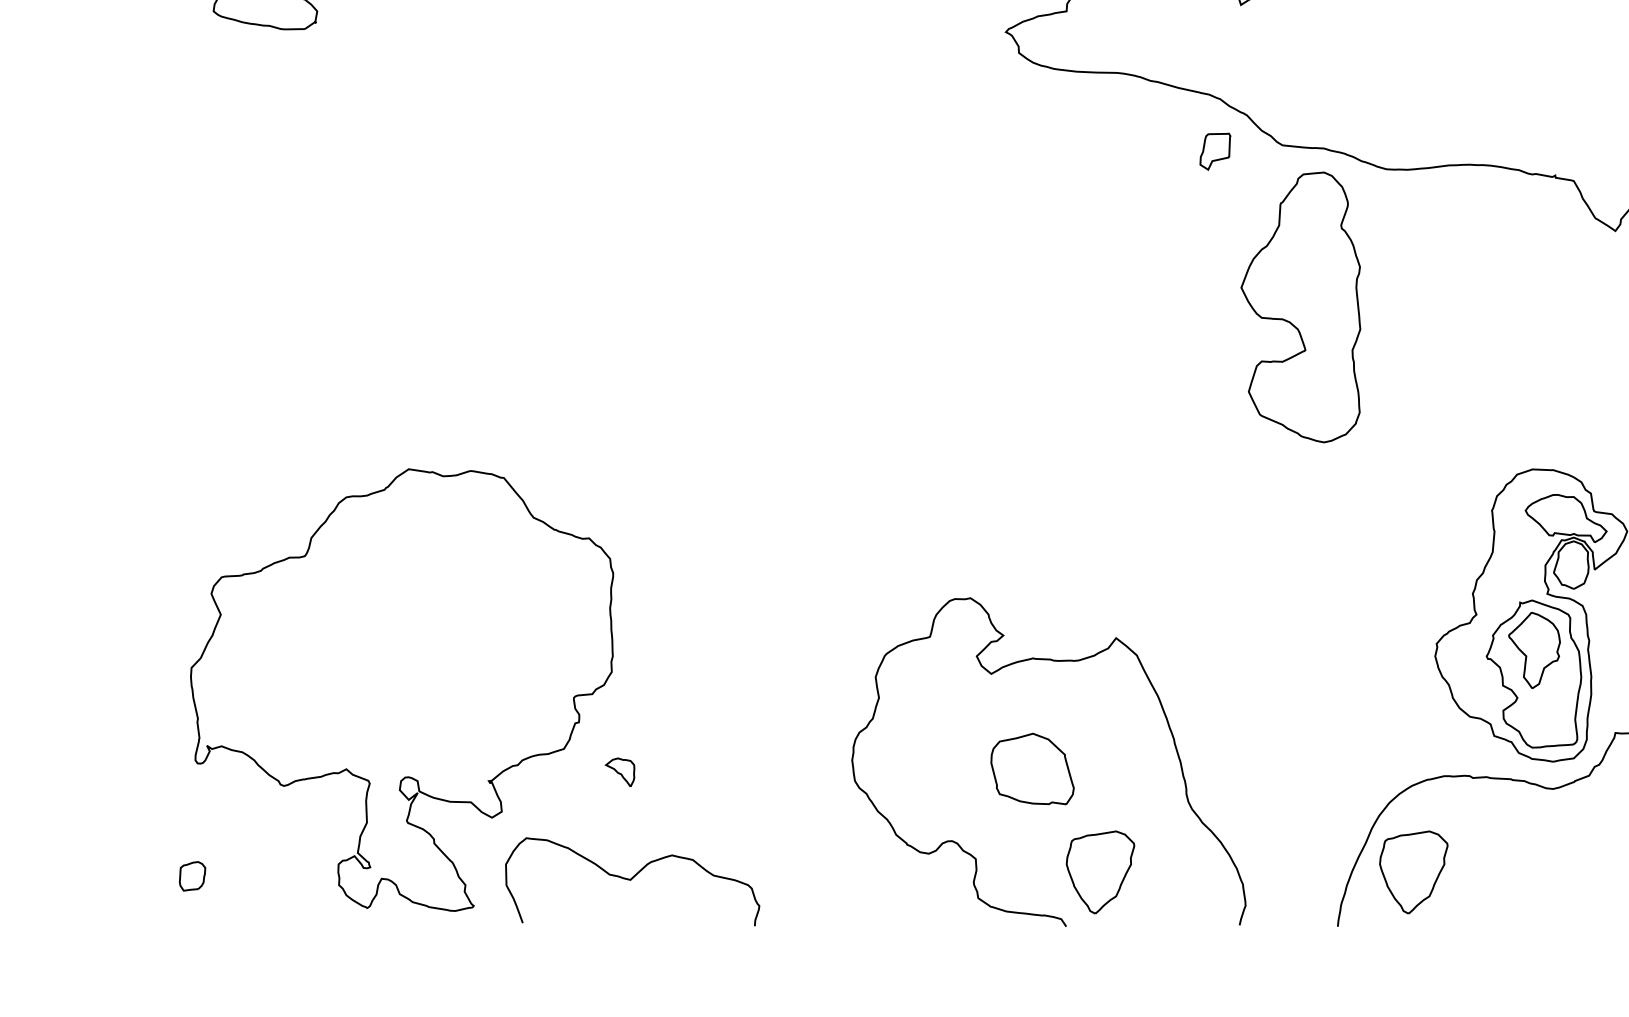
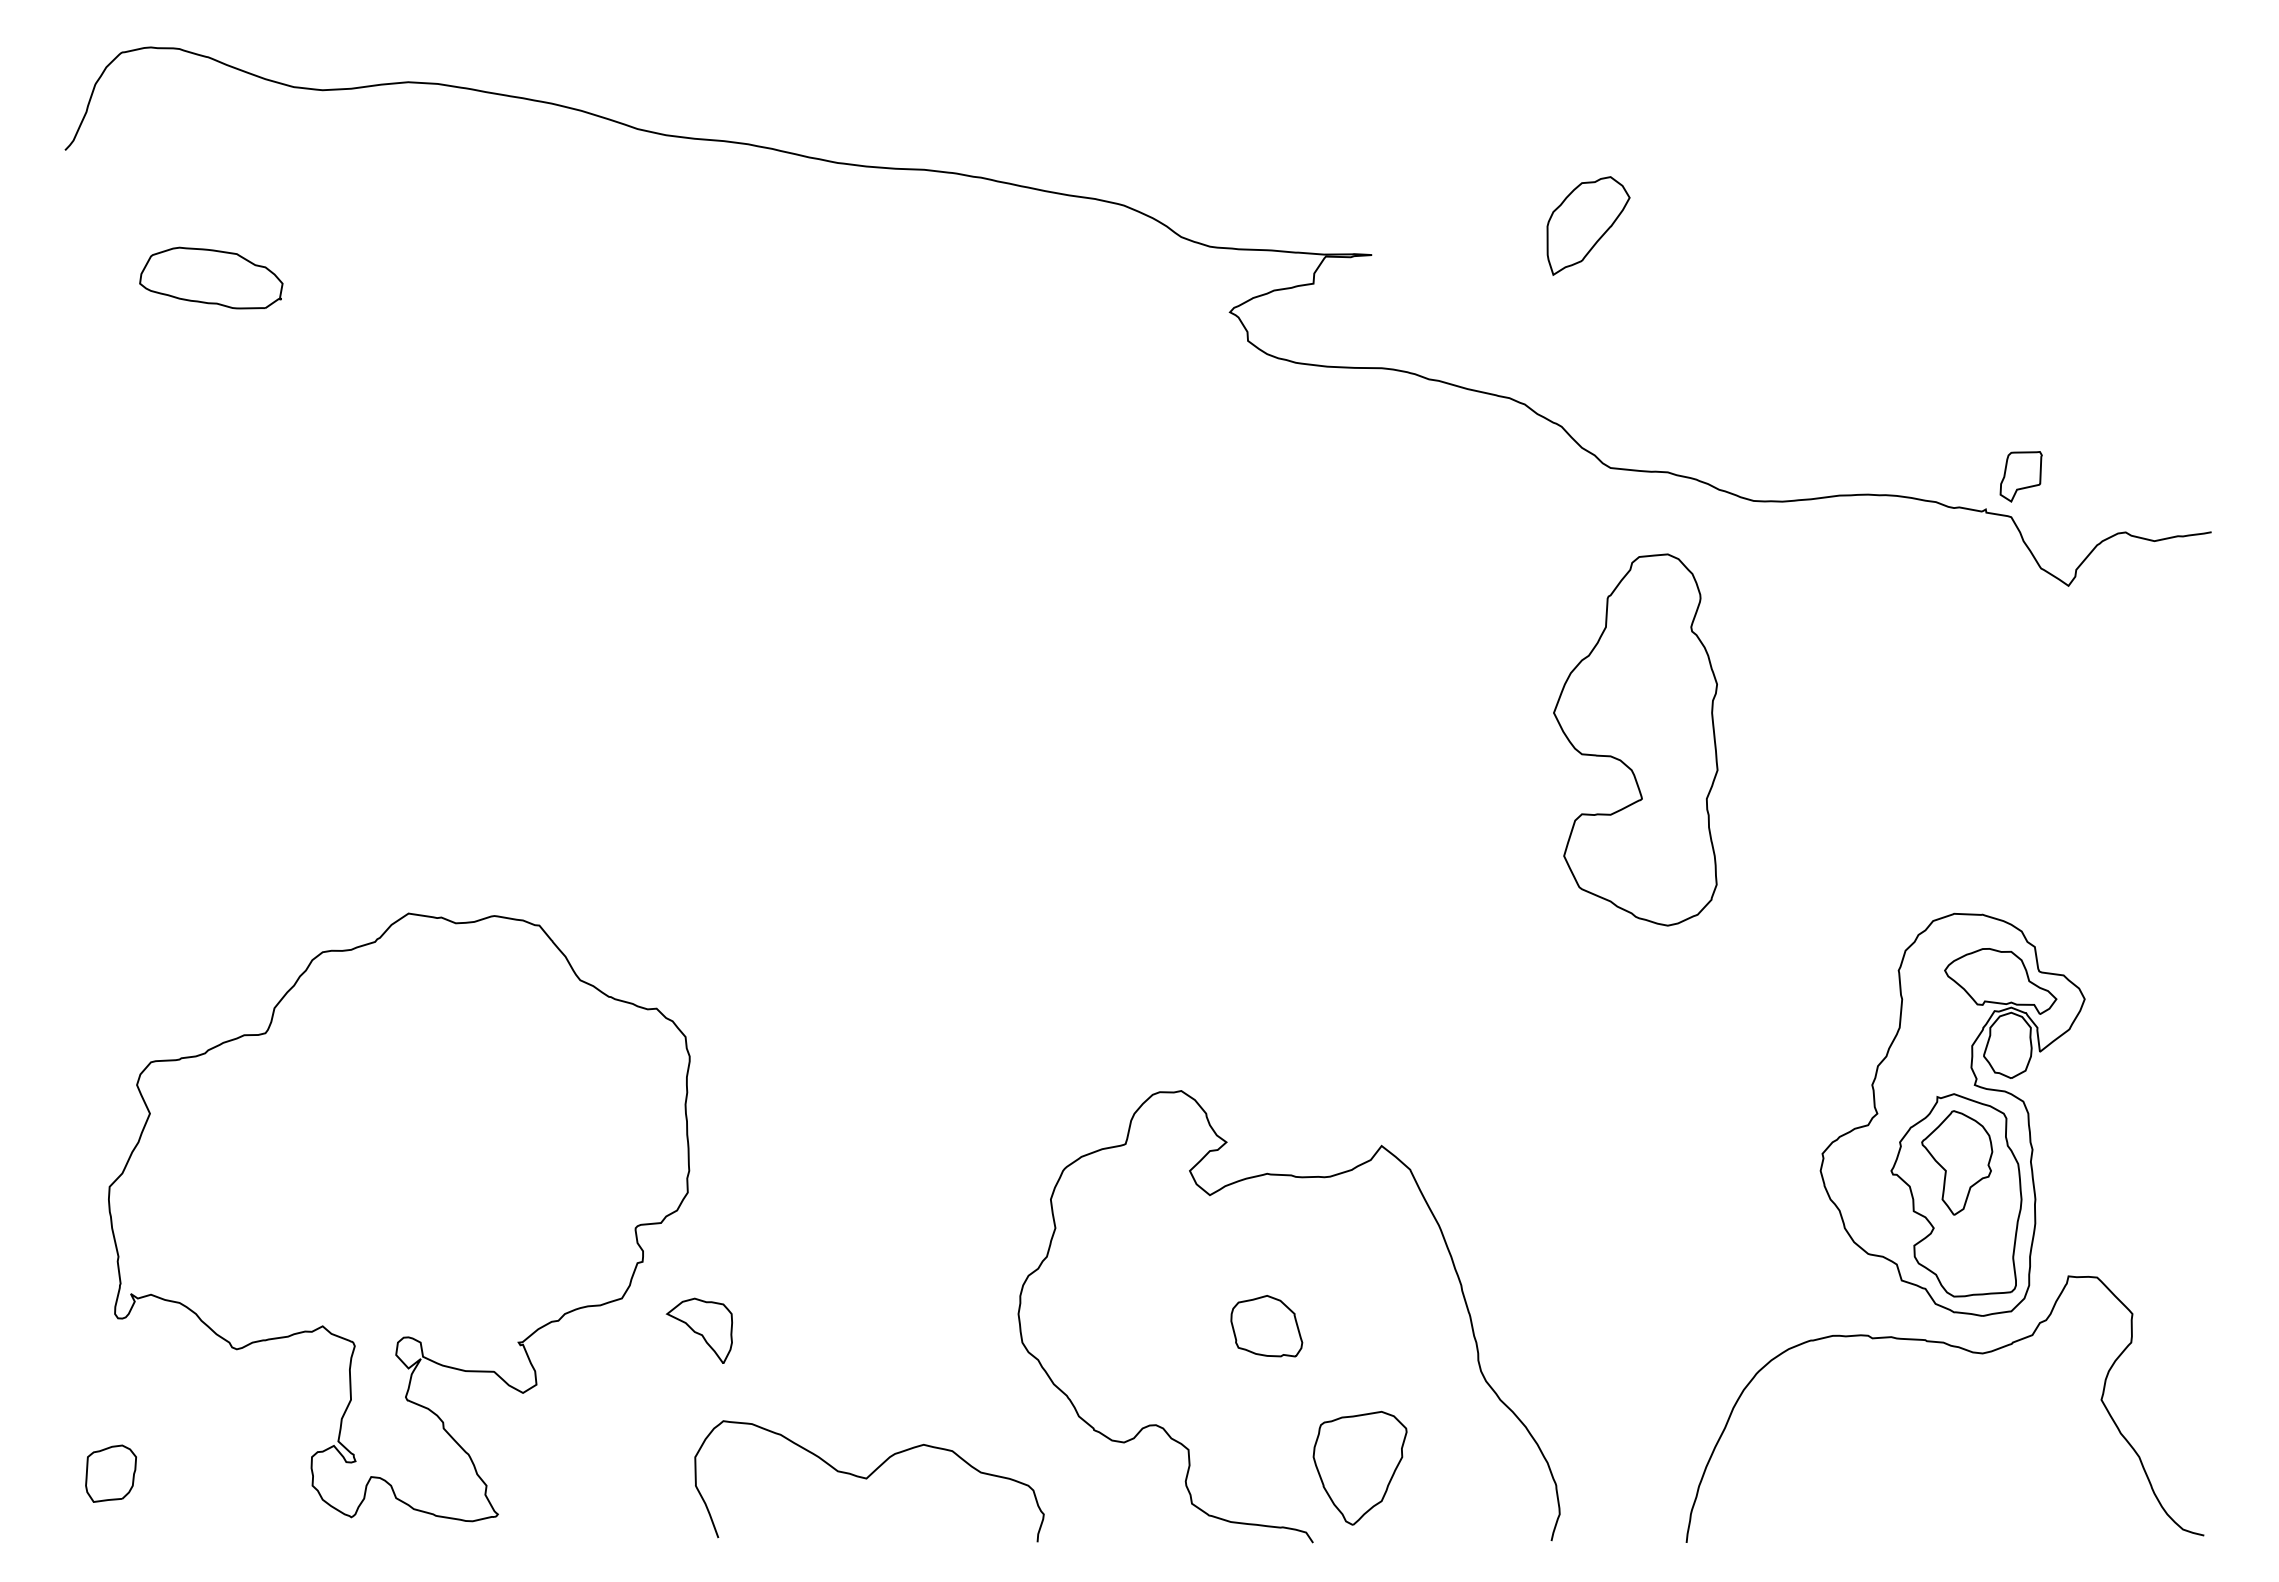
part: (1214, 151) -> (2020, 476), moved
part: (1300, 307) -> (1635, 739), moved
part: (1032, 769) -> (1266, 1326), size x0.62
part: (619, 772) -> (698, 1330), size x1.67
part: (1413, 872) -> (1790, 1468), removed
part: (192, 876) -> (110, 1473), size x1.43
curve: (631, 879) -> (868, 1478), moved

